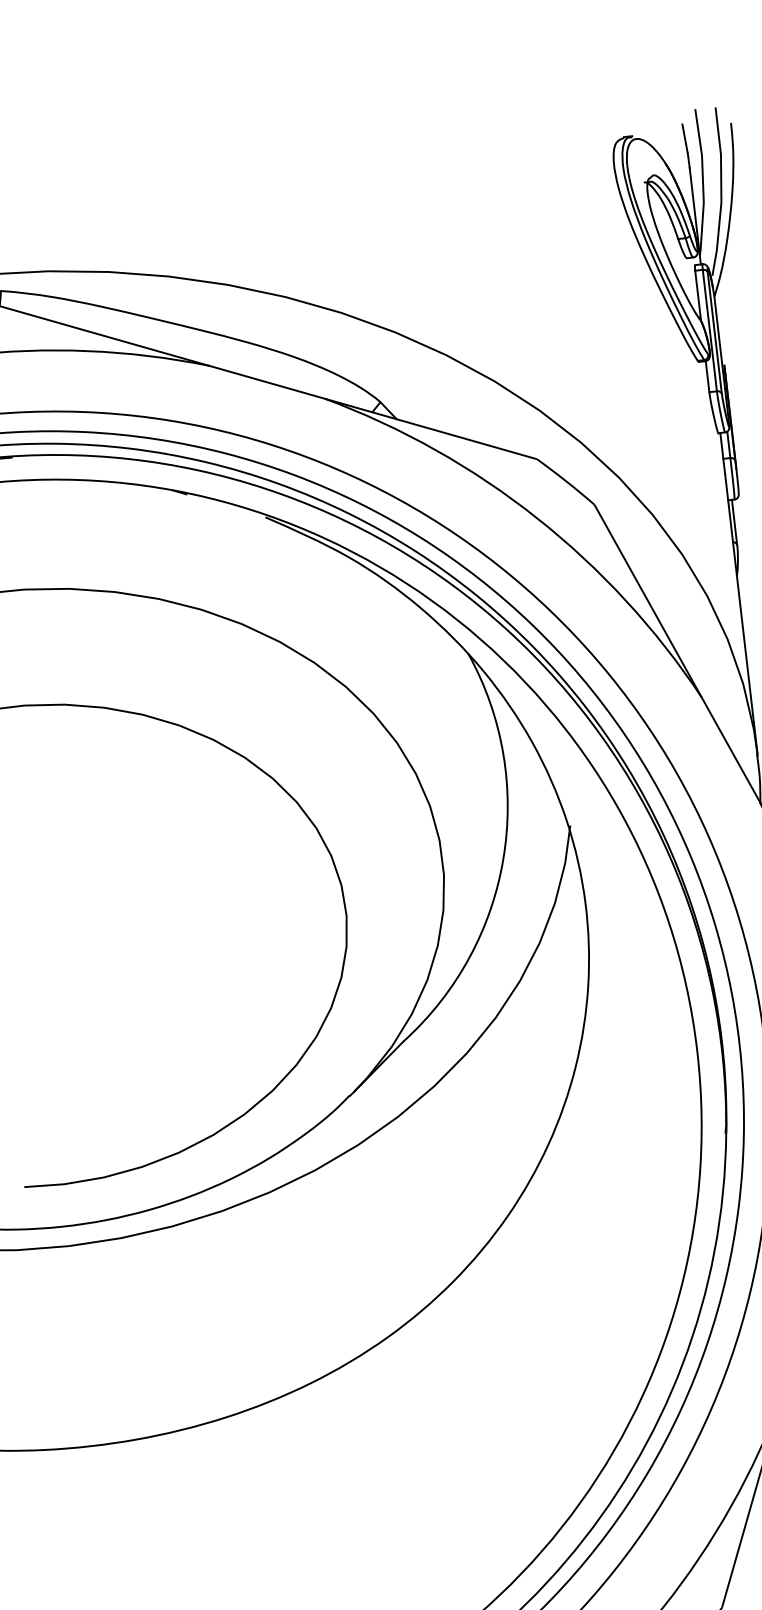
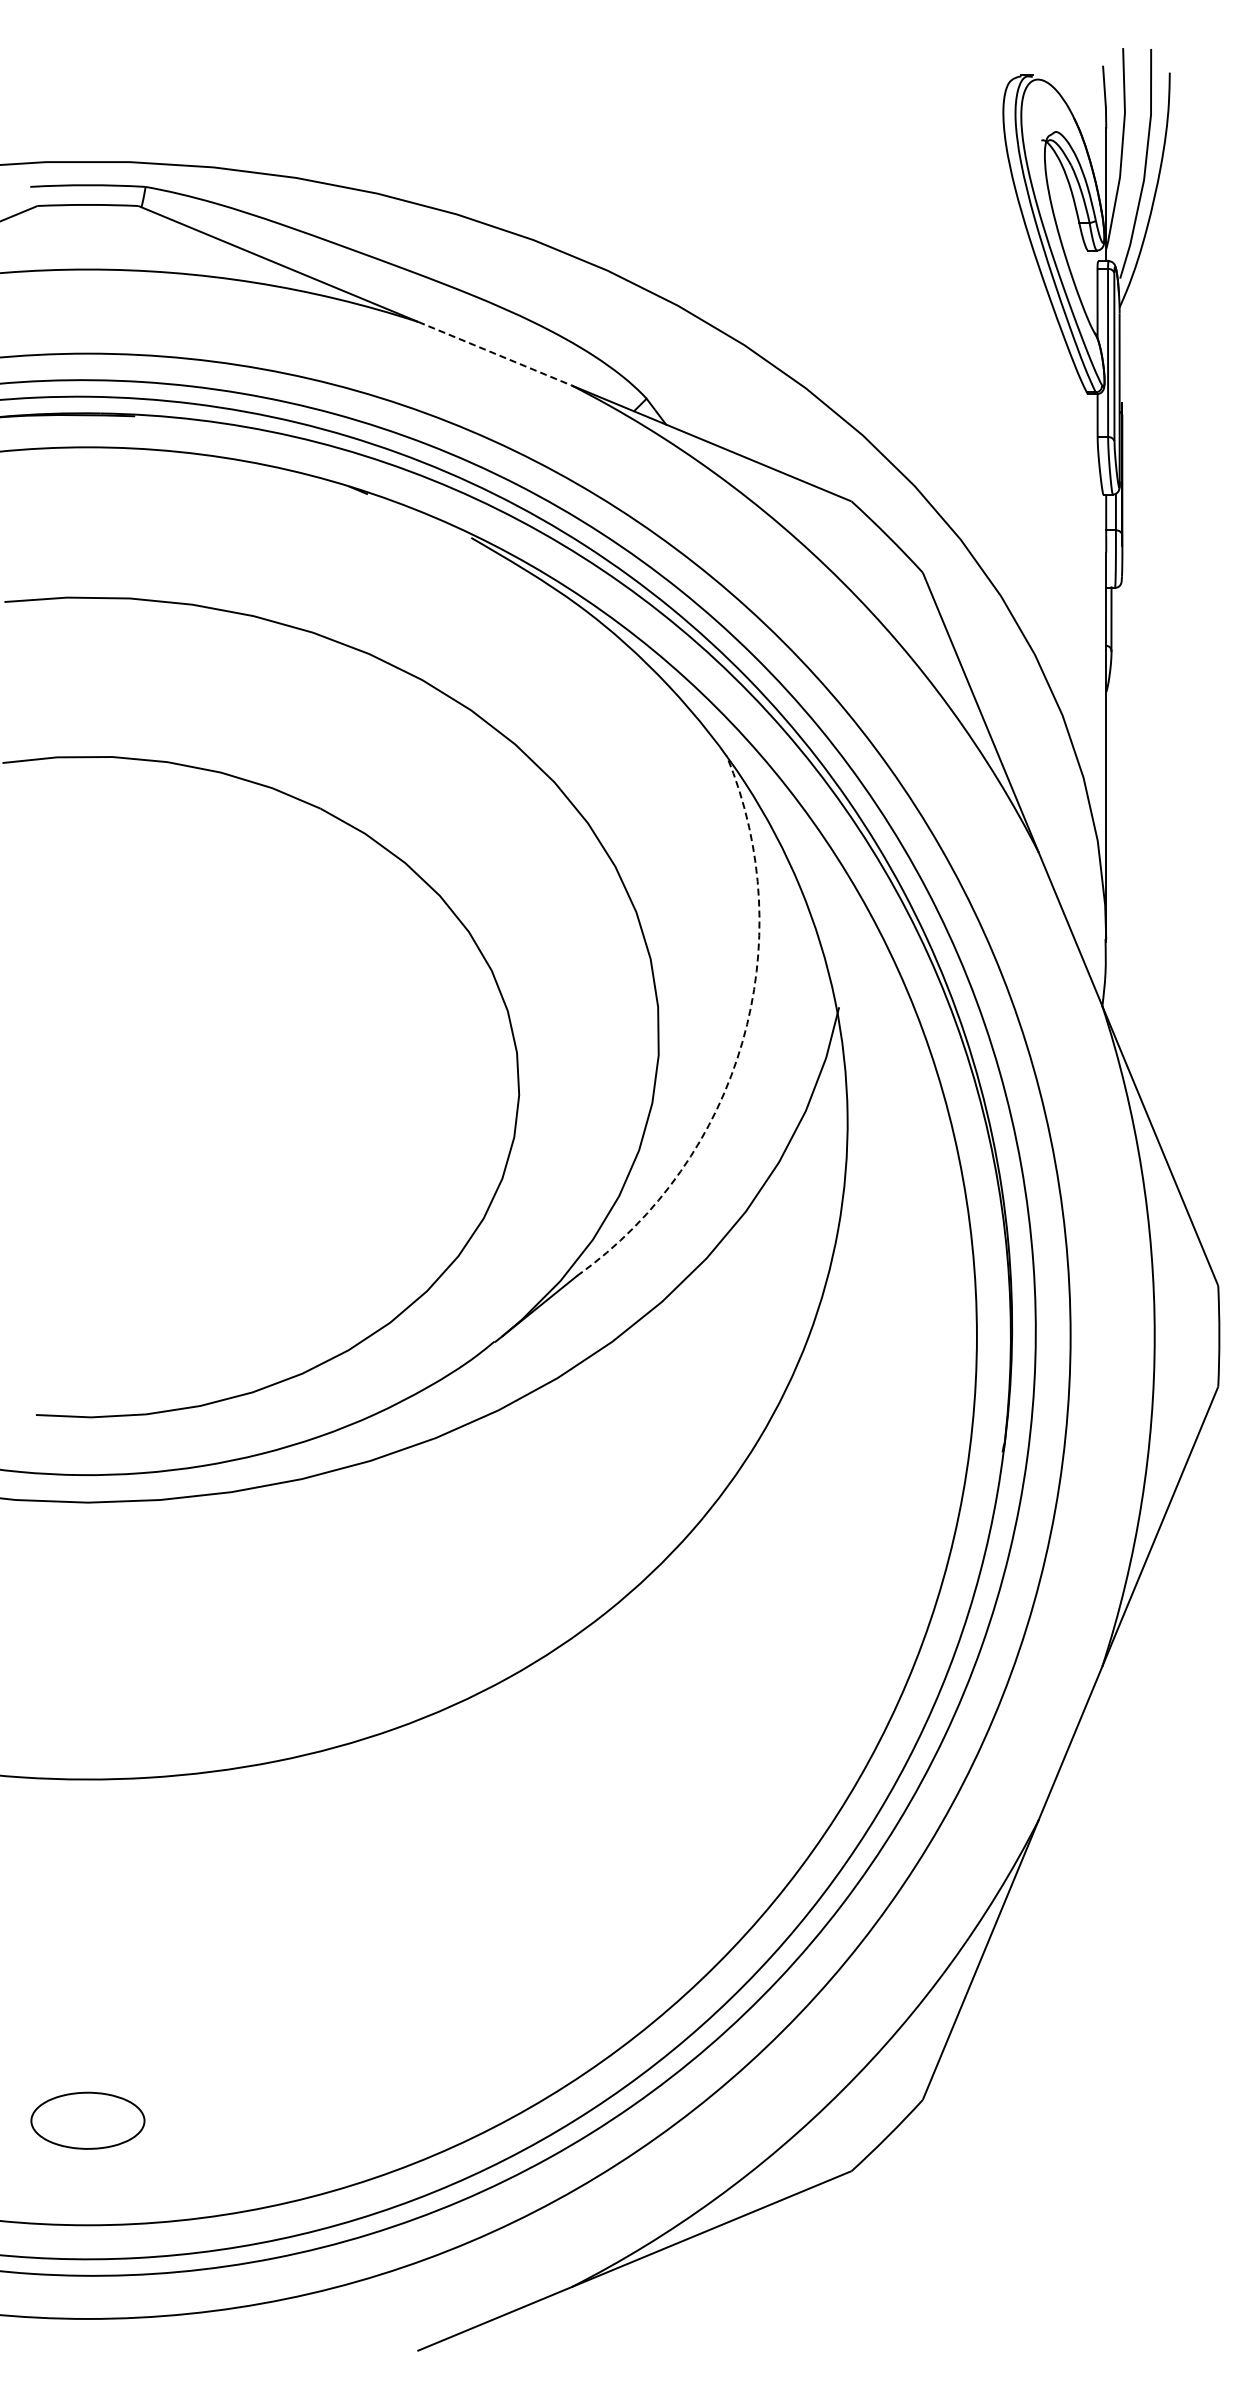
line: (266, 382) -> (494, 353), solid -> dashed
arc: (503, 858) -> (742, 1041), solid -> dashed

